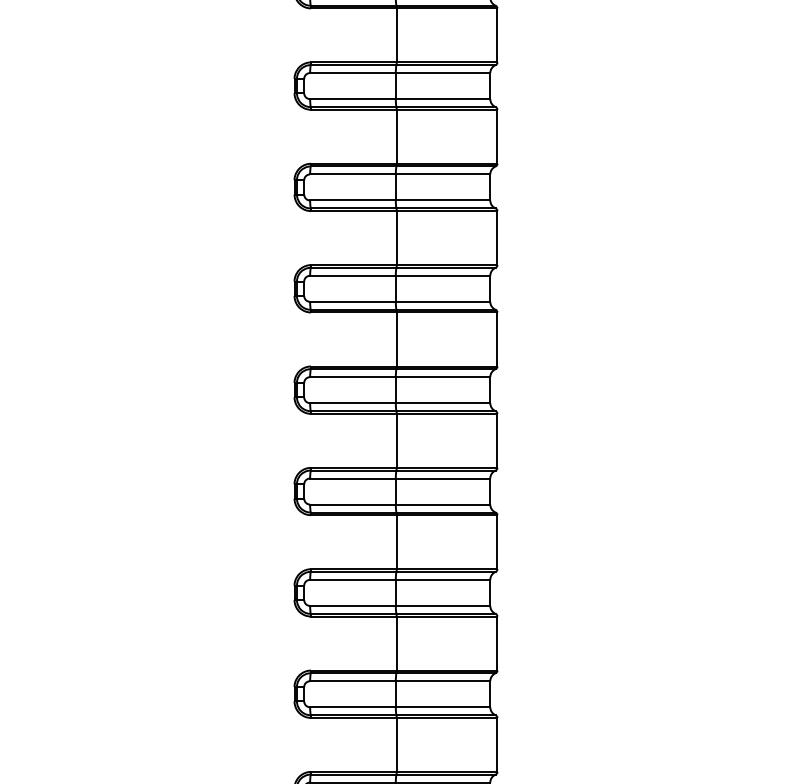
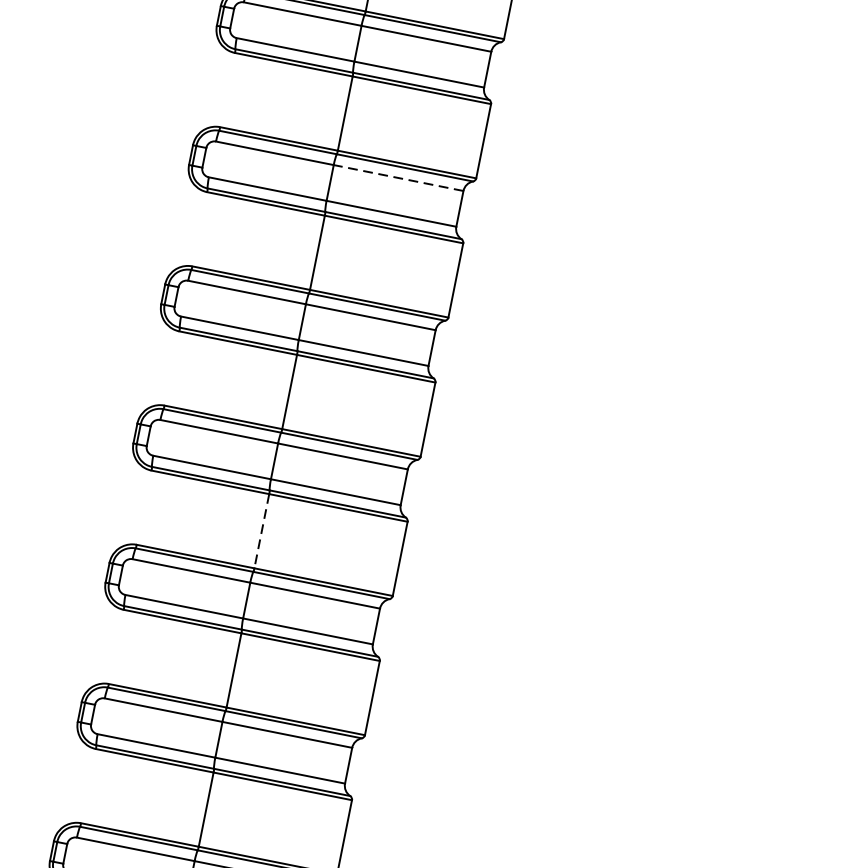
line: (442, 174) -> (397, 177), solid -> dashed
line: (396, 441) -> (261, 532), solid -> dashed

